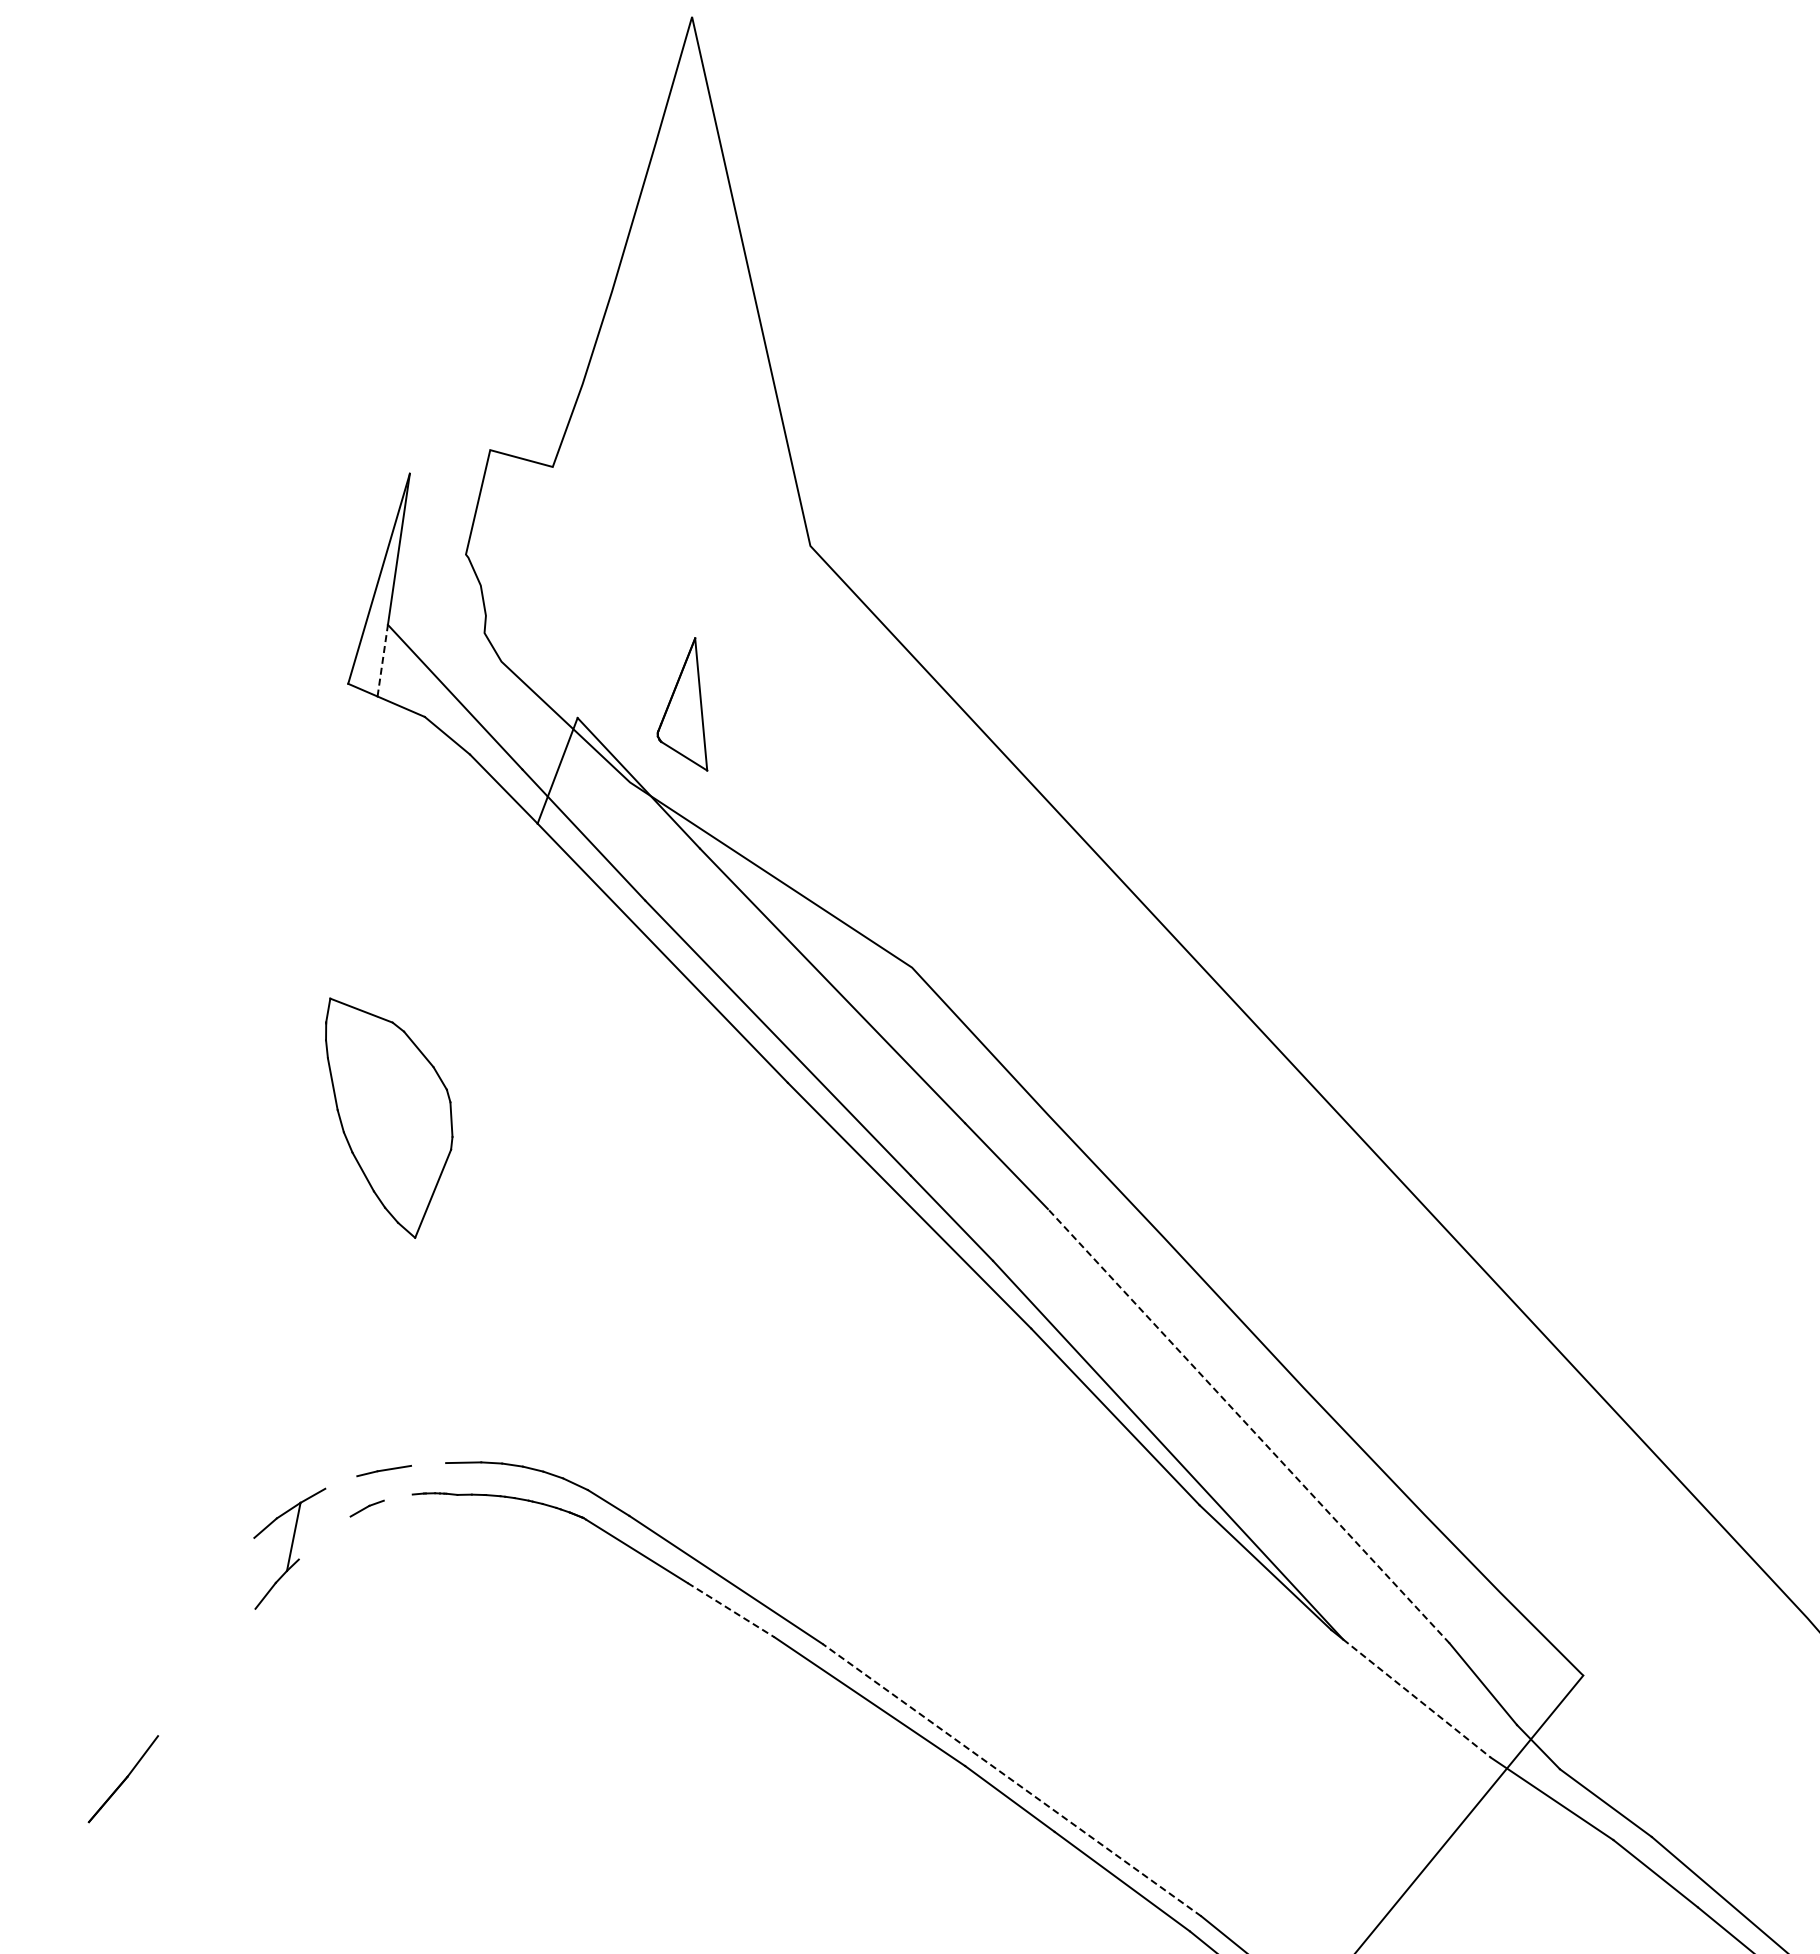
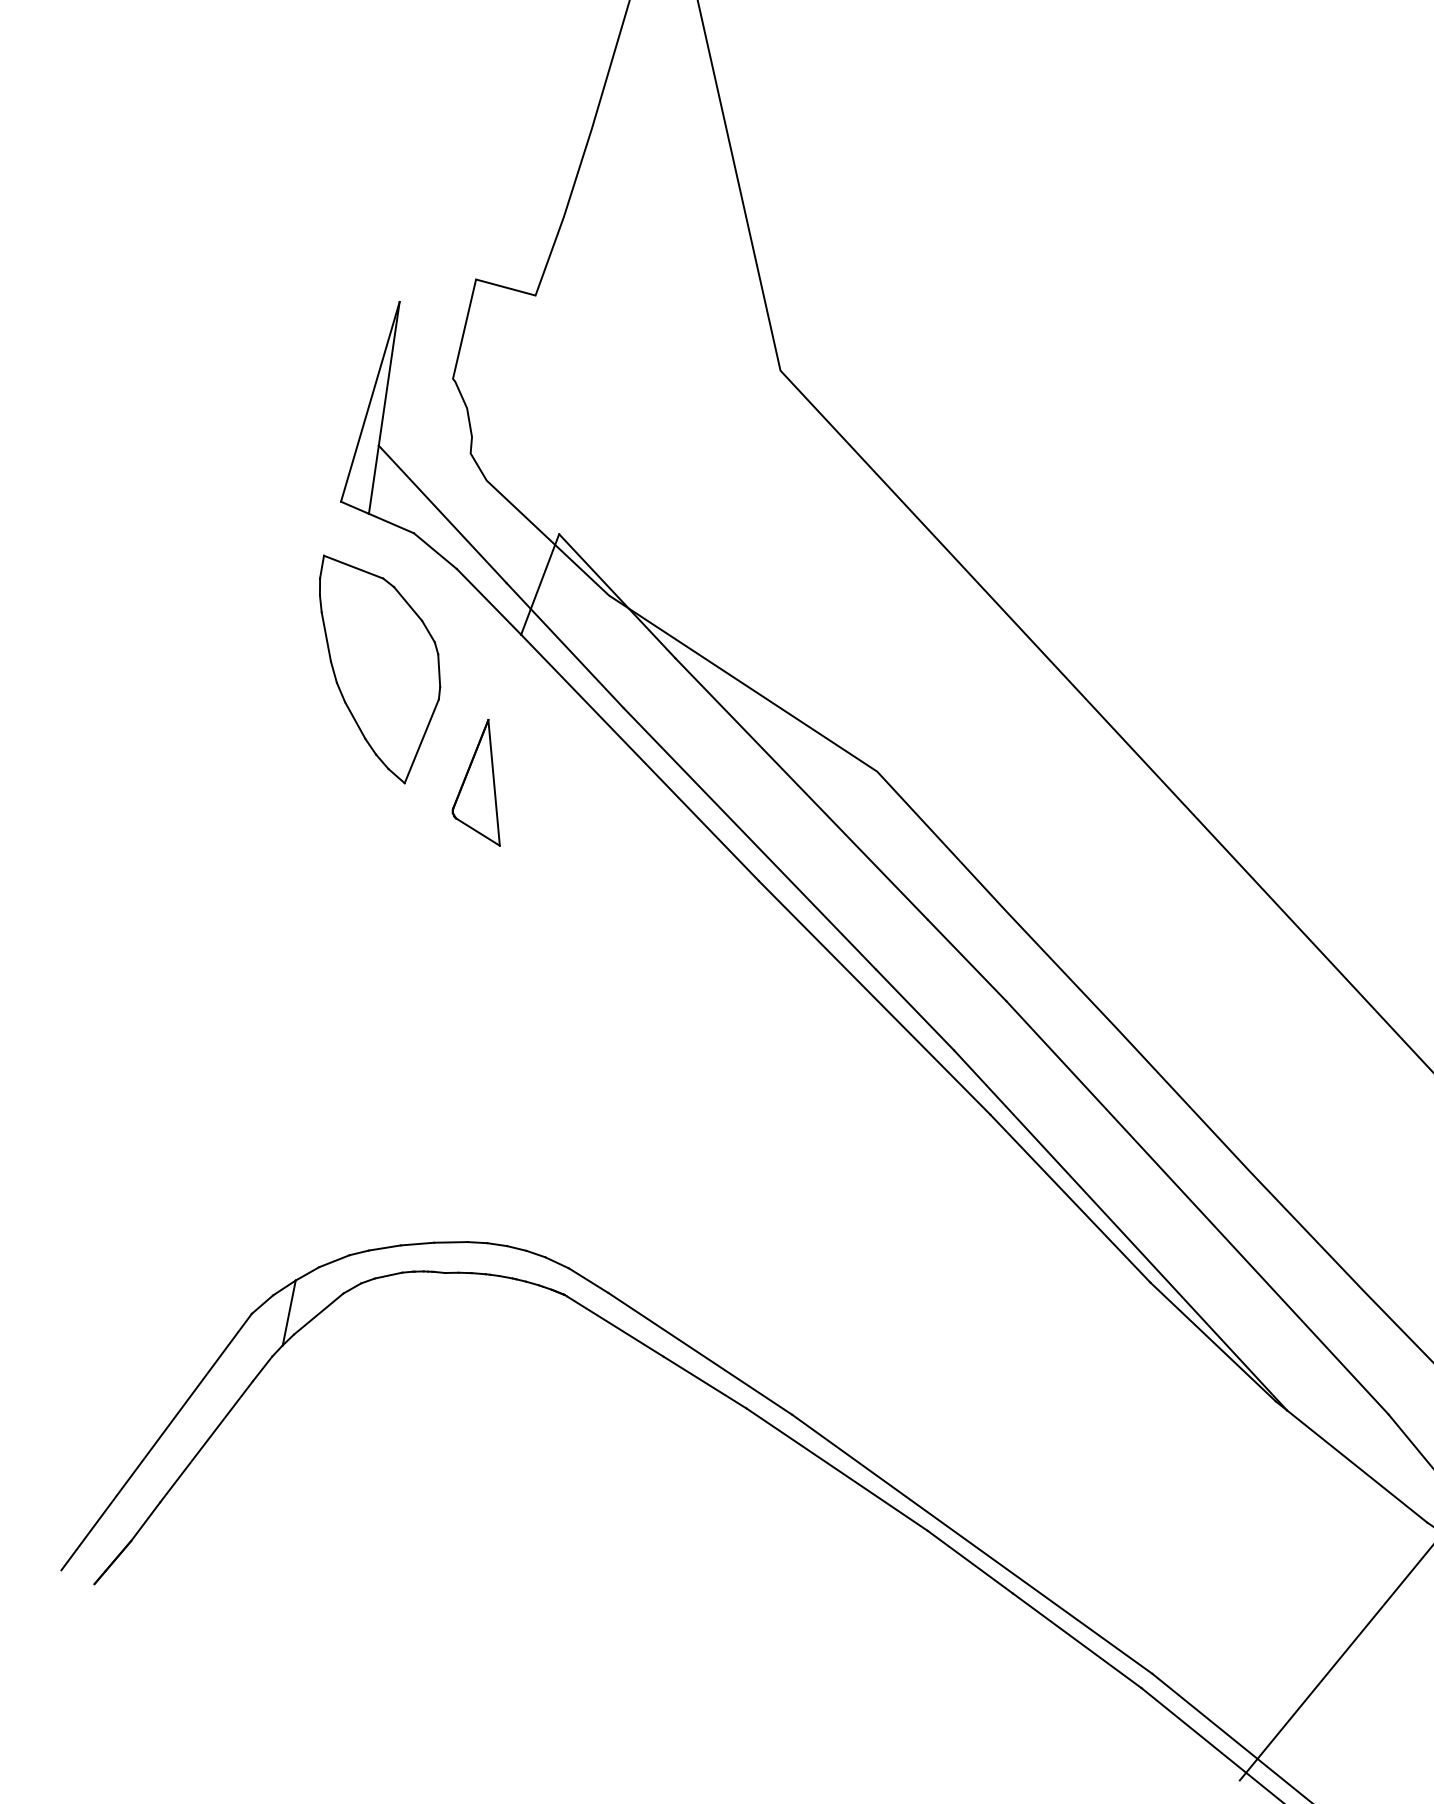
line: (382, 660) -> (373, 479), dashed -> solid
part: (682, 704) -> (476, 782), moved
part: (389, 1117) -> (380, 668), moved
line: (1248, 1426) -> (1197, 1207), dashed -> solid
line: (428, 1464) -> (417, 1244), added
line: (341, 1482) -> (334, 1261), added
line: (397, 1497) -> (387, 1275), added
line: (324, 1537) -> (318, 1313), added
line: (731, 1610) -> (705, 1382), dashed -> solid
line: (154, 1672) -> (156, 1441), added
line: (206, 1672) -> (206, 1441), added
line: (1416, 1698) -> (1356, 1466), dashed -> solid
line: (1011, 1779) -> (971, 1543), dashed -> solid

